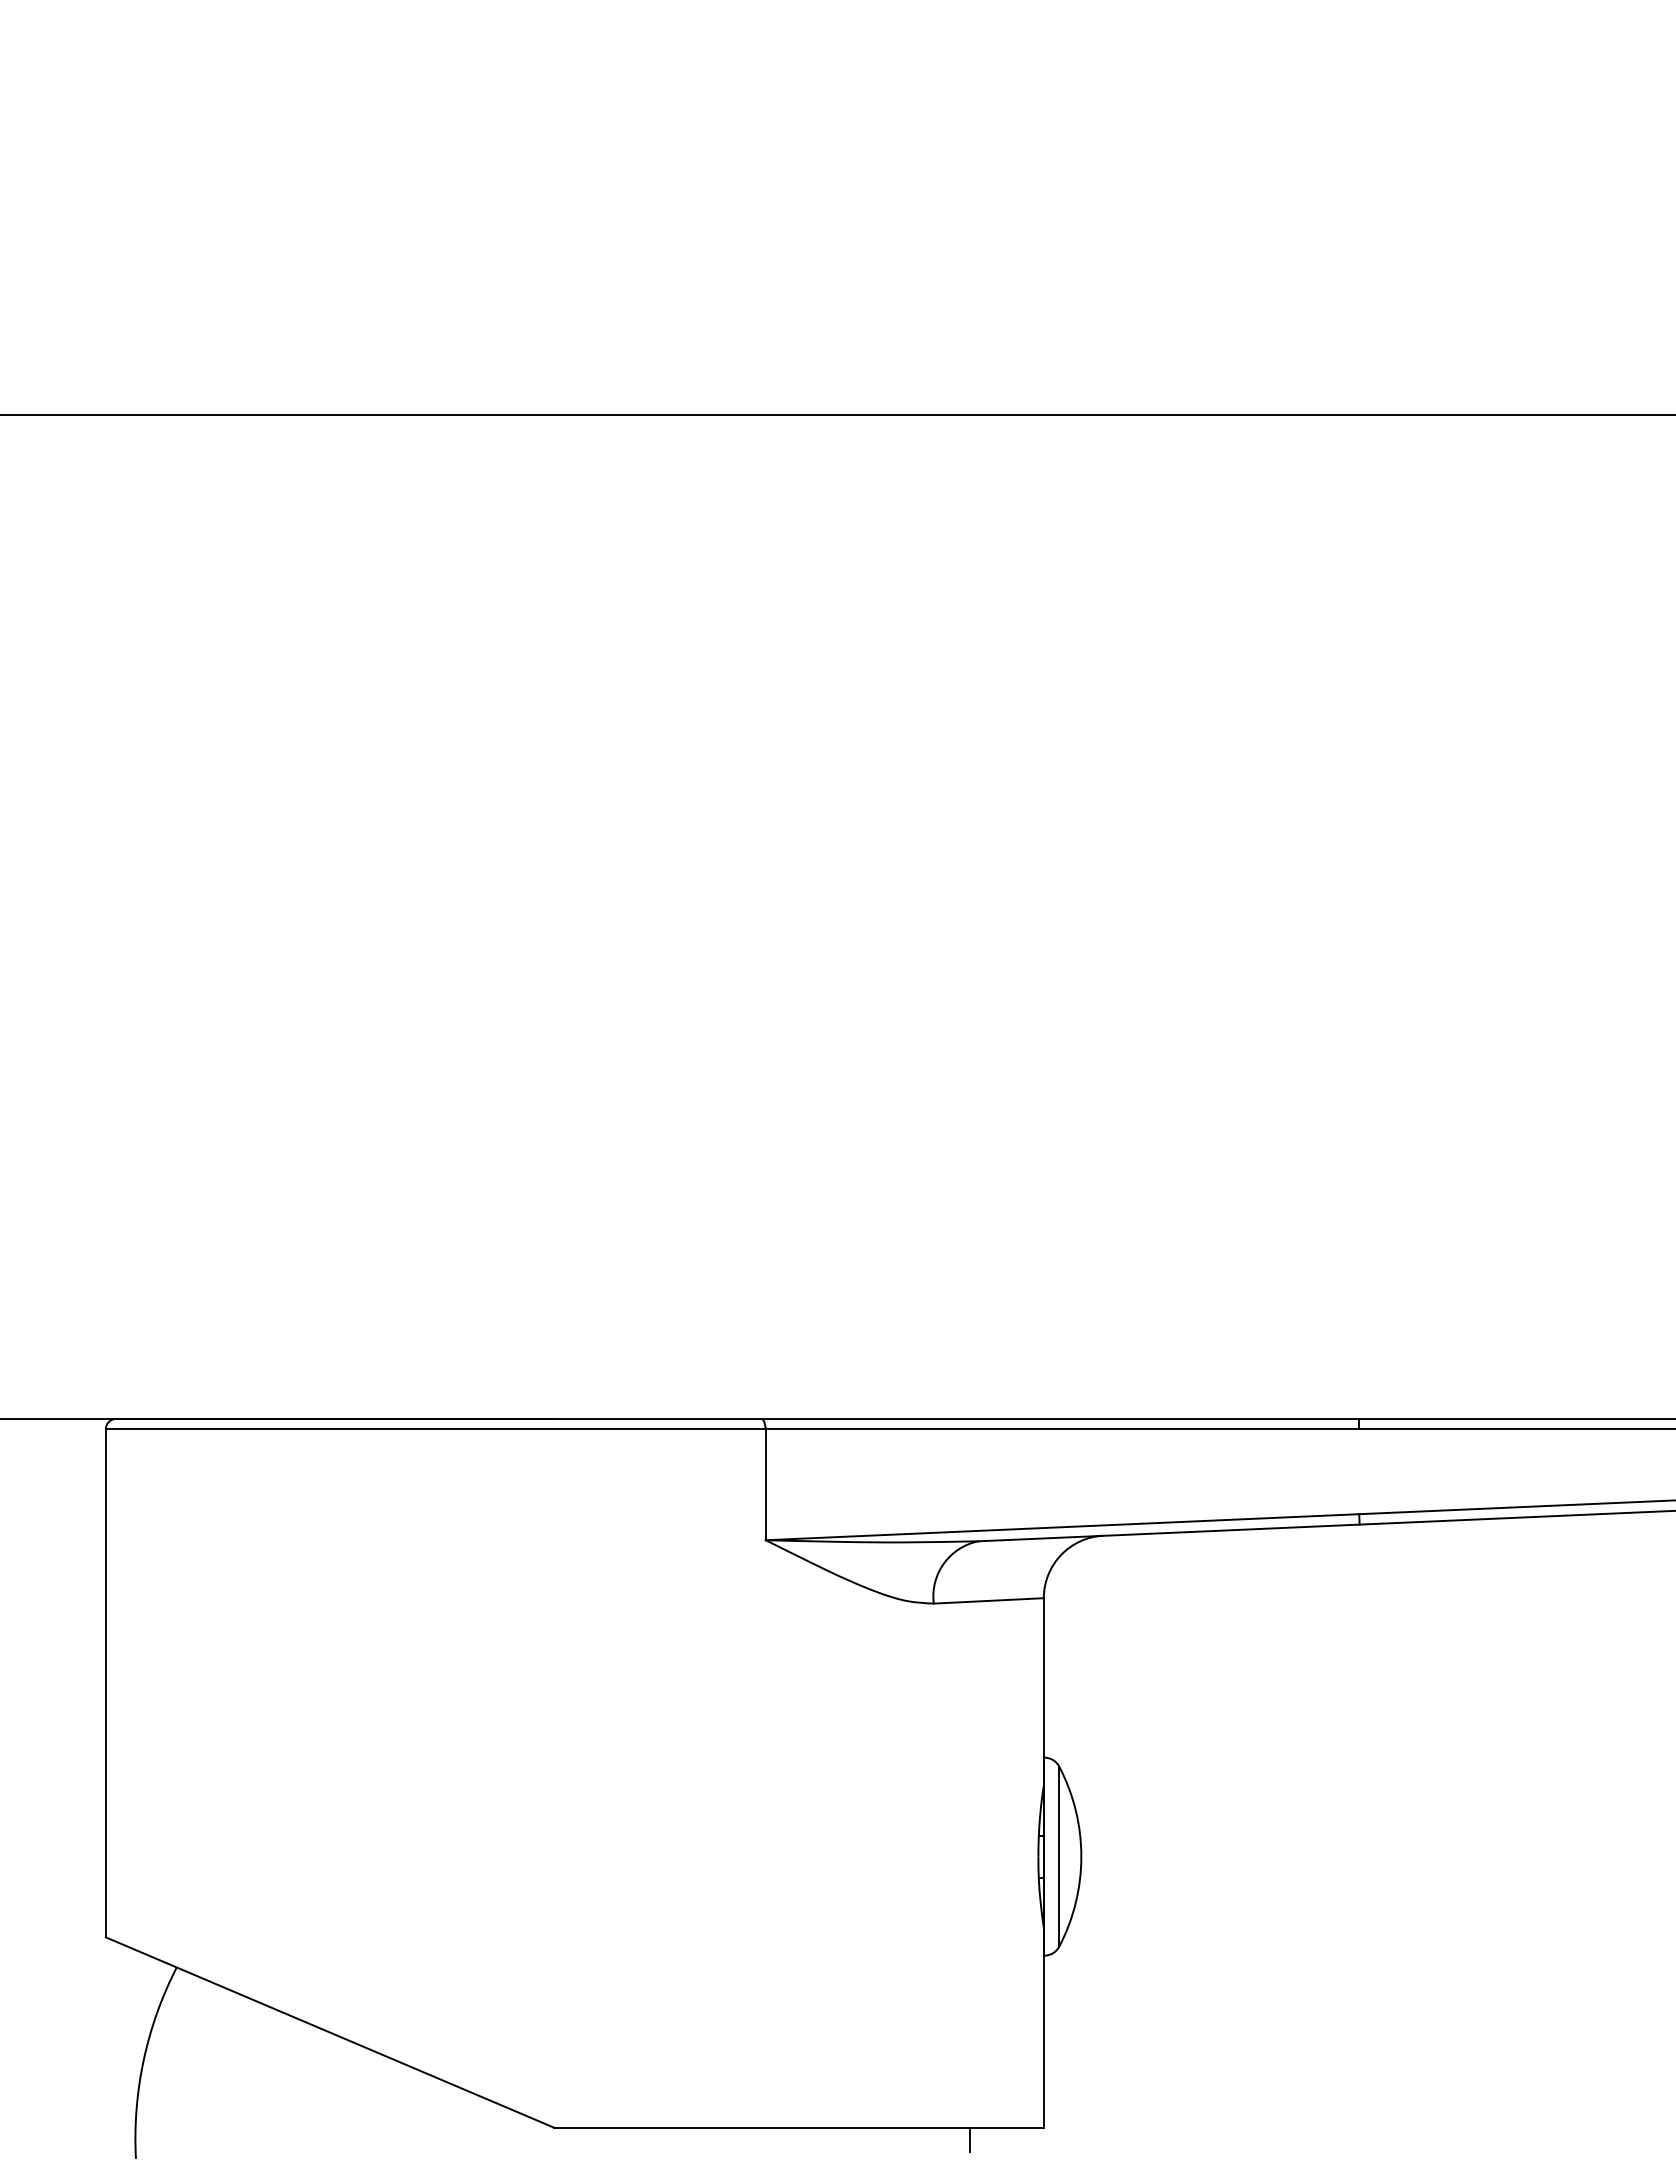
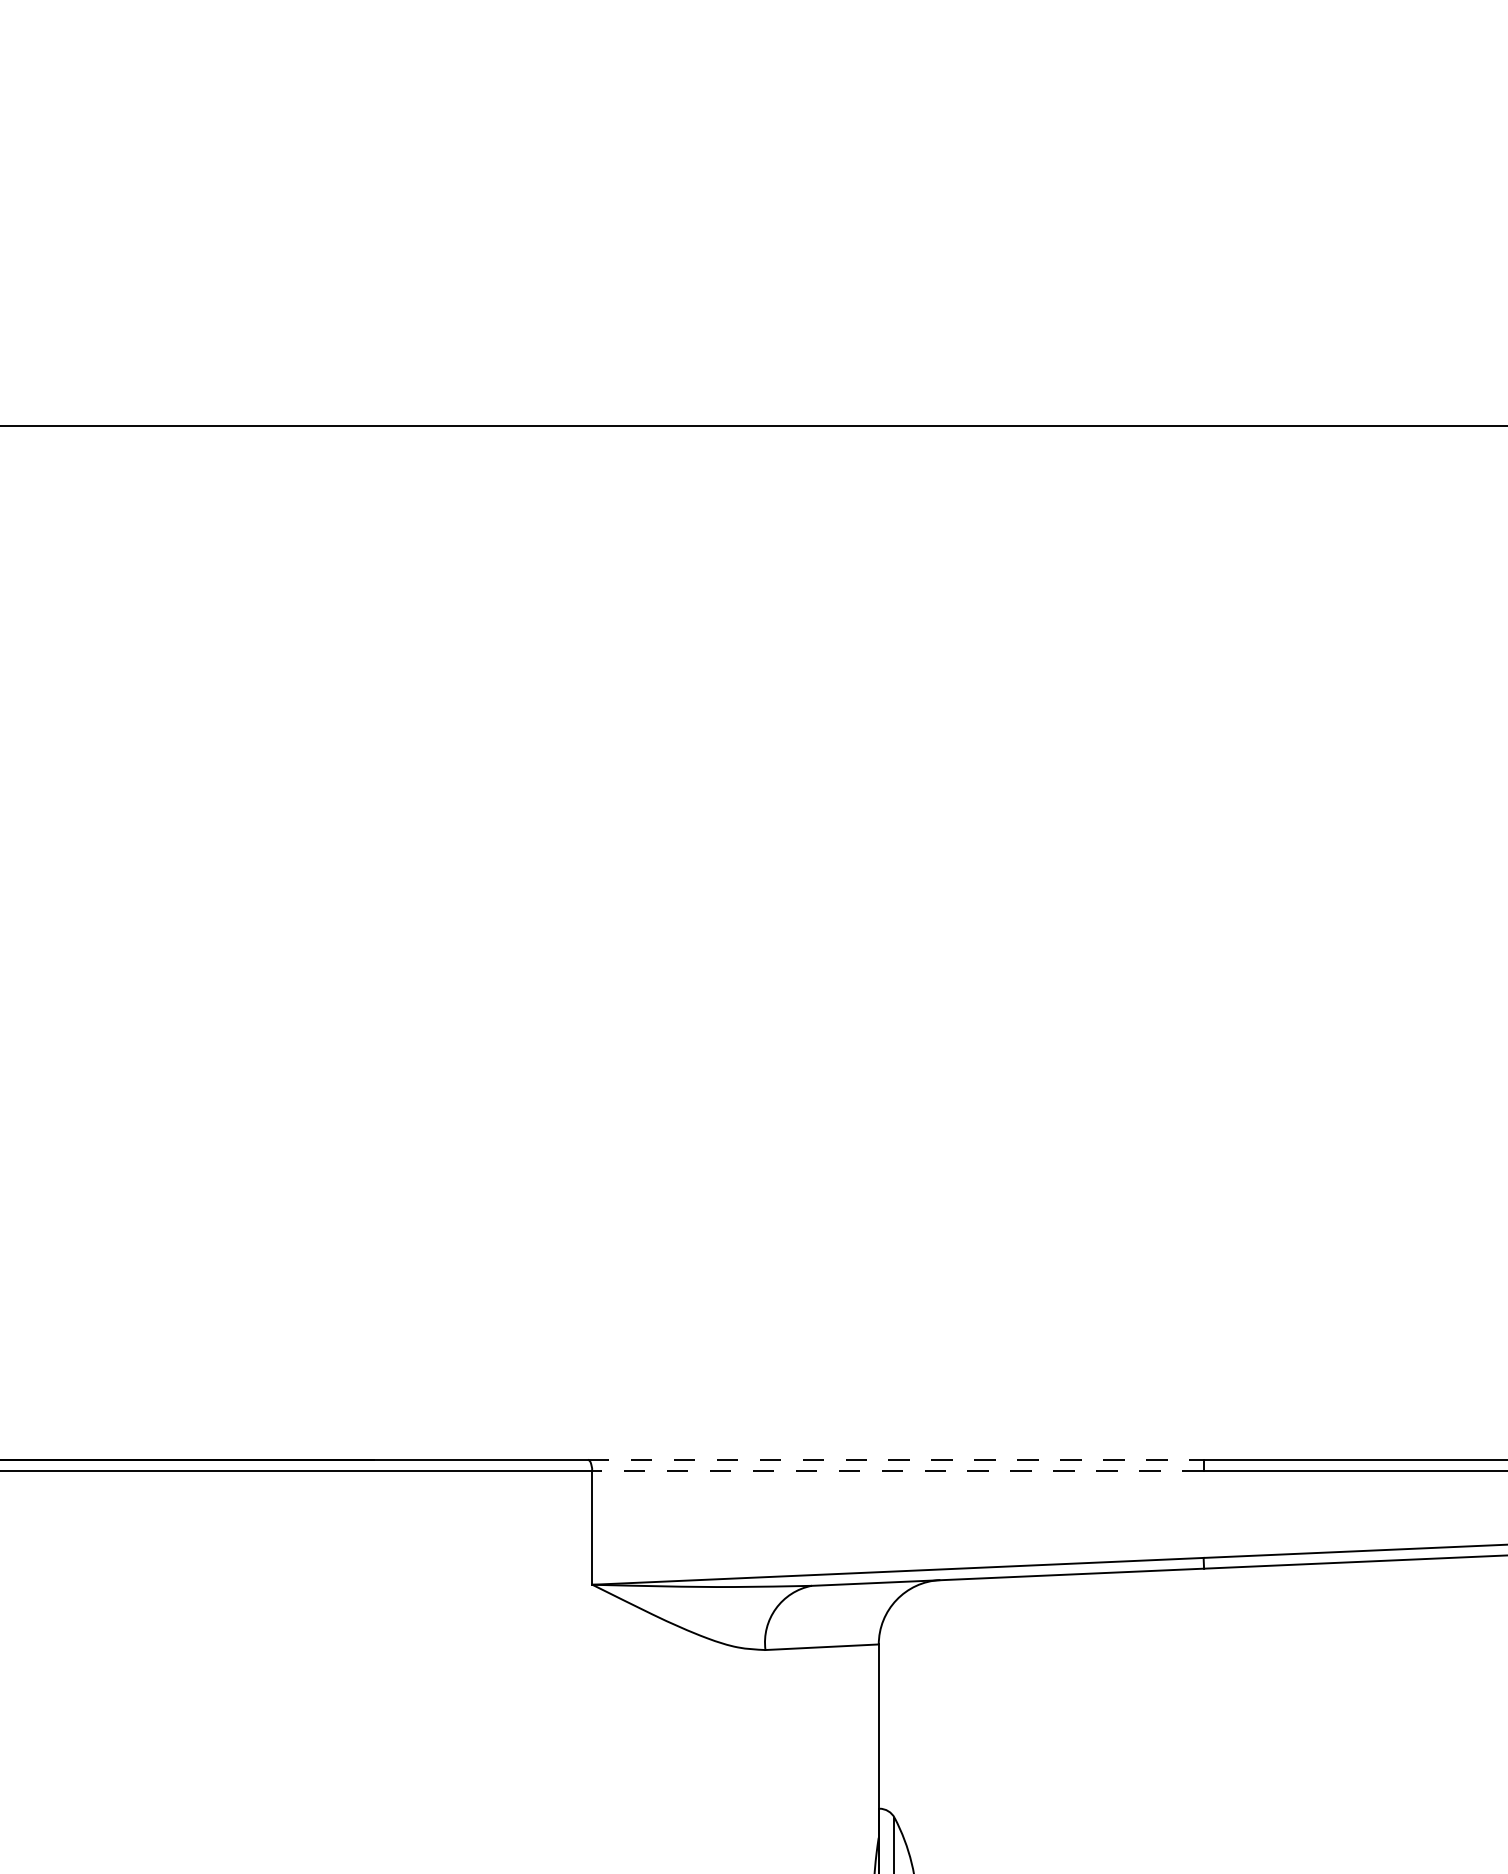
line: (1060, 1418) -> (895, 1459), solid -> dashed
line: (1062, 1429) -> (898, 1470), solid -> dashed

